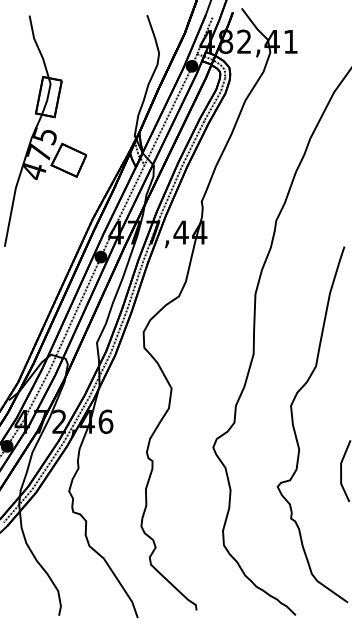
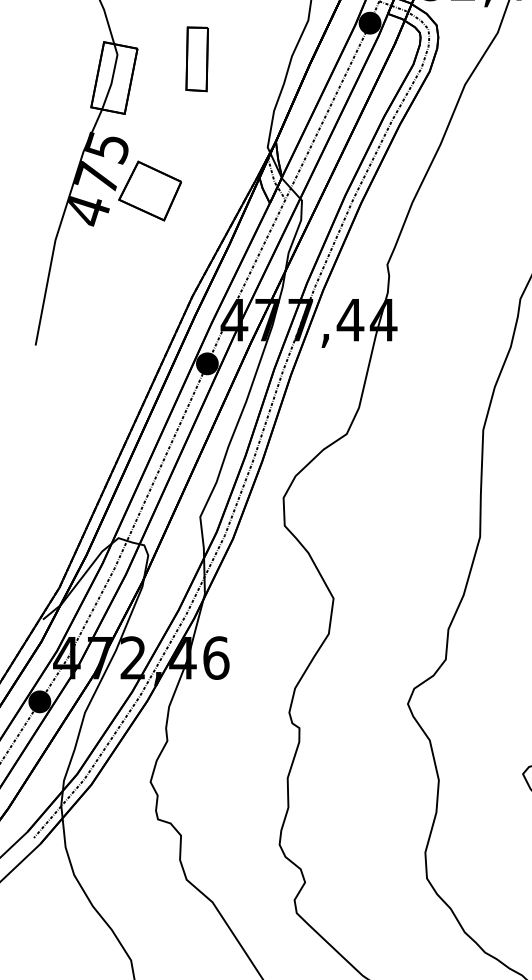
part: (95, 86) -> (197, 59), added

